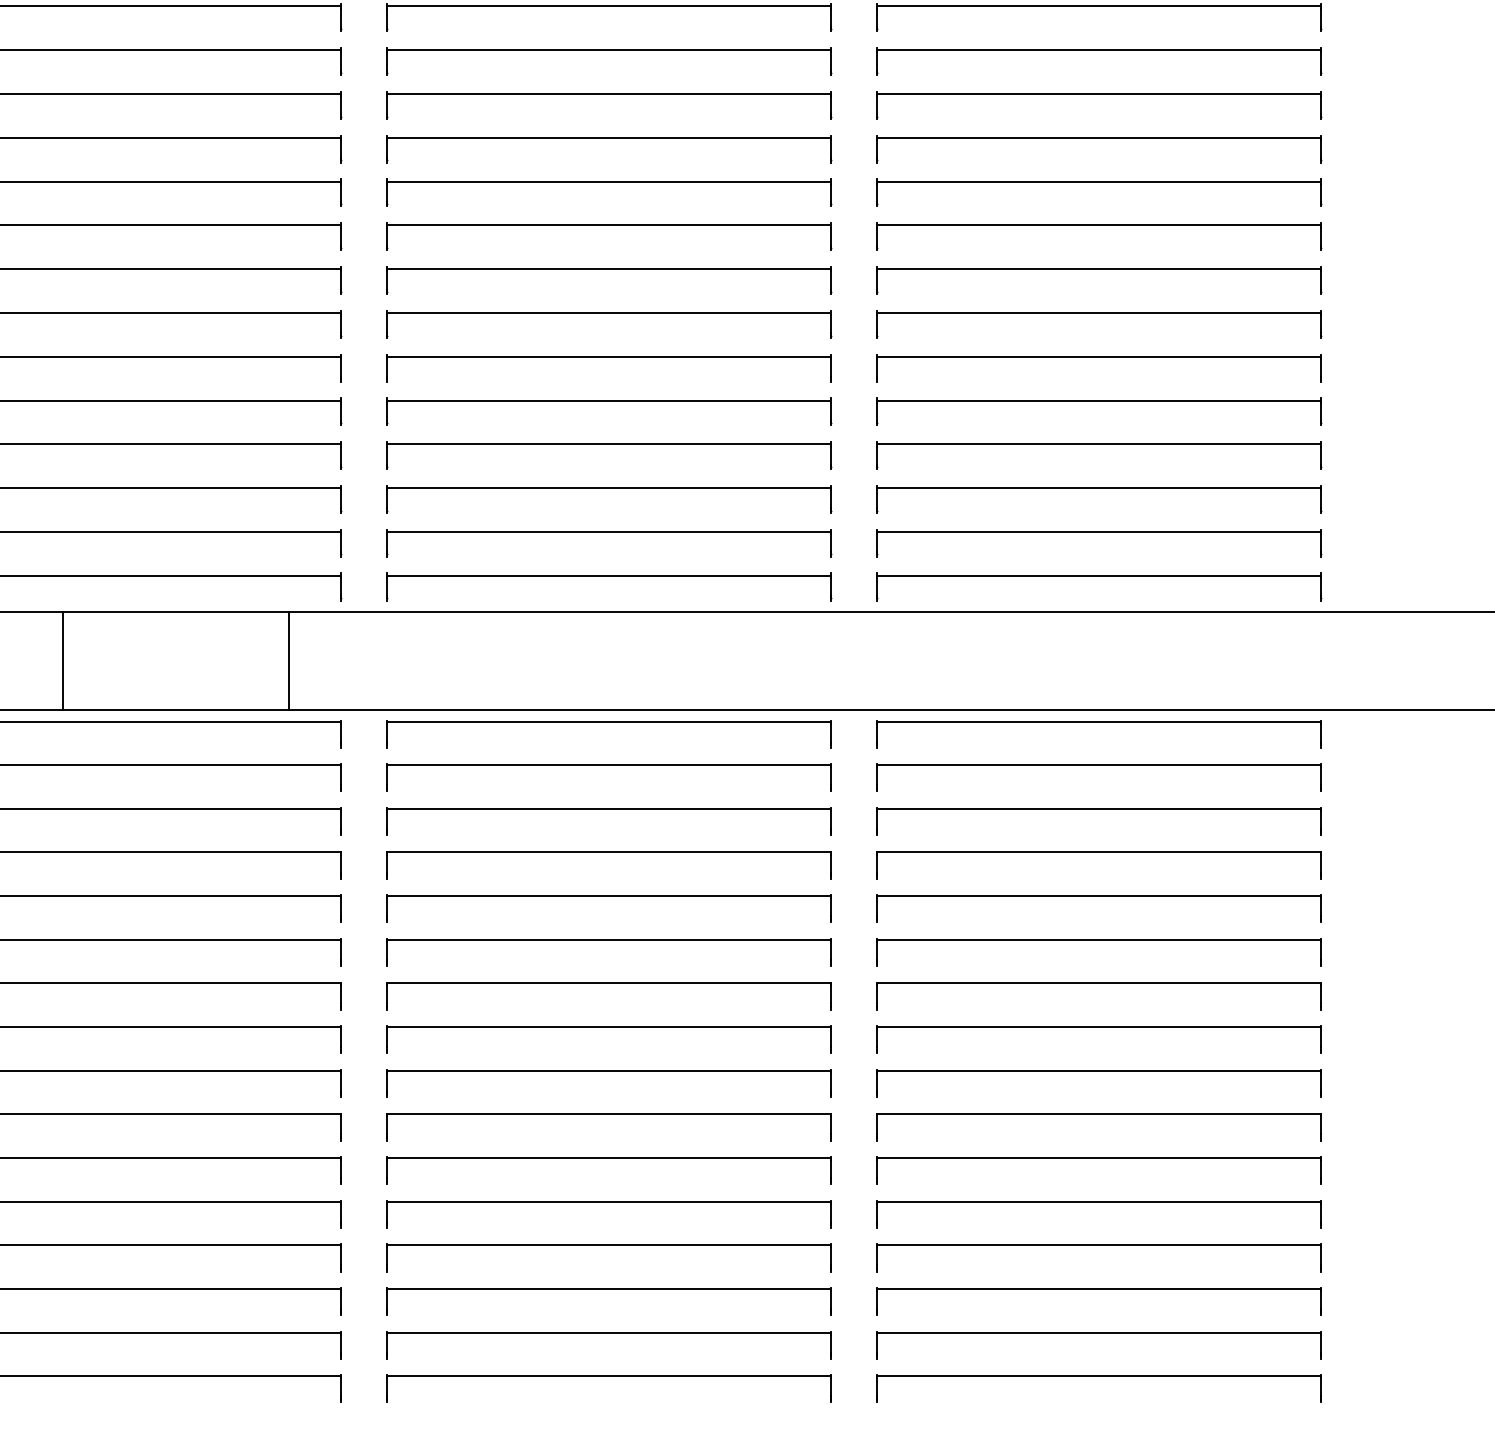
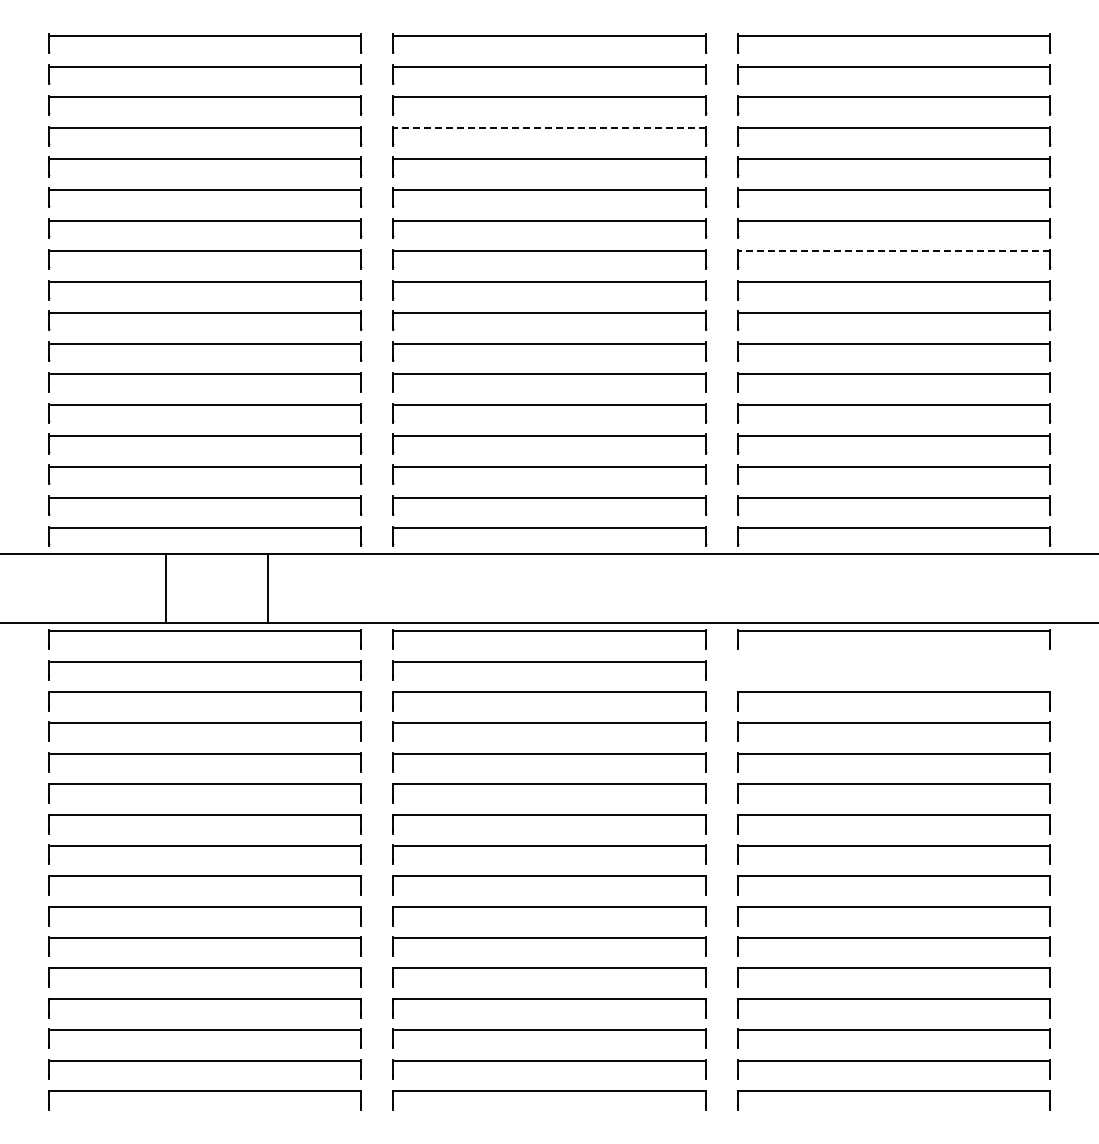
line: (607, 6) -> (548, 128), solid -> dashed
line: (1098, 181) -> (893, 251), solid -> dashed
line: (288, 659) -> (267, 587), moved
part: (1098, 766) -> (893, 662), removed

